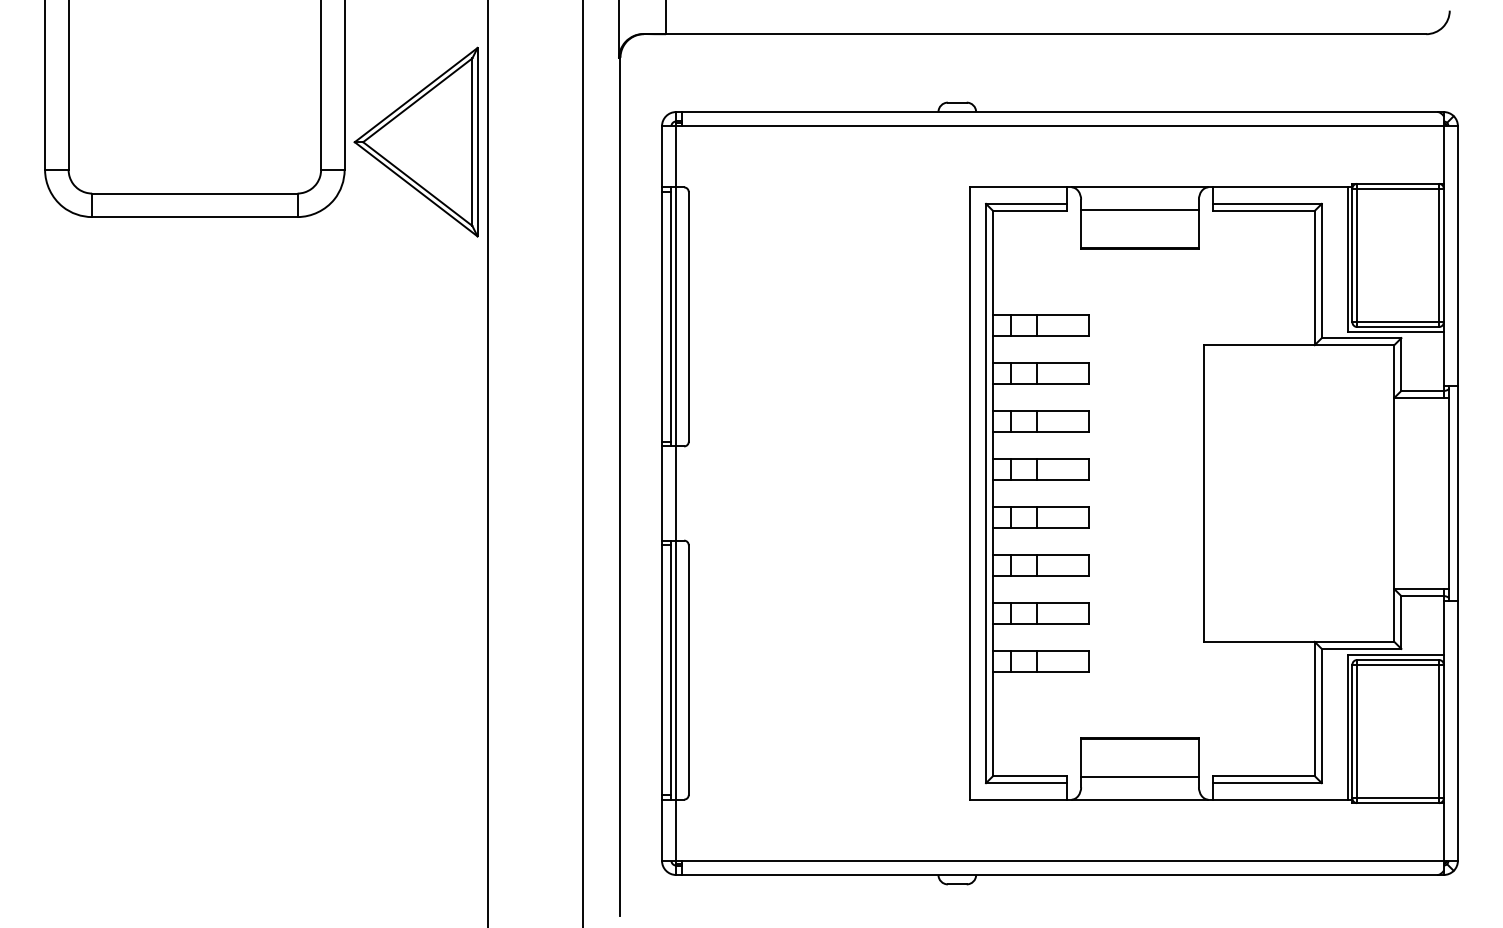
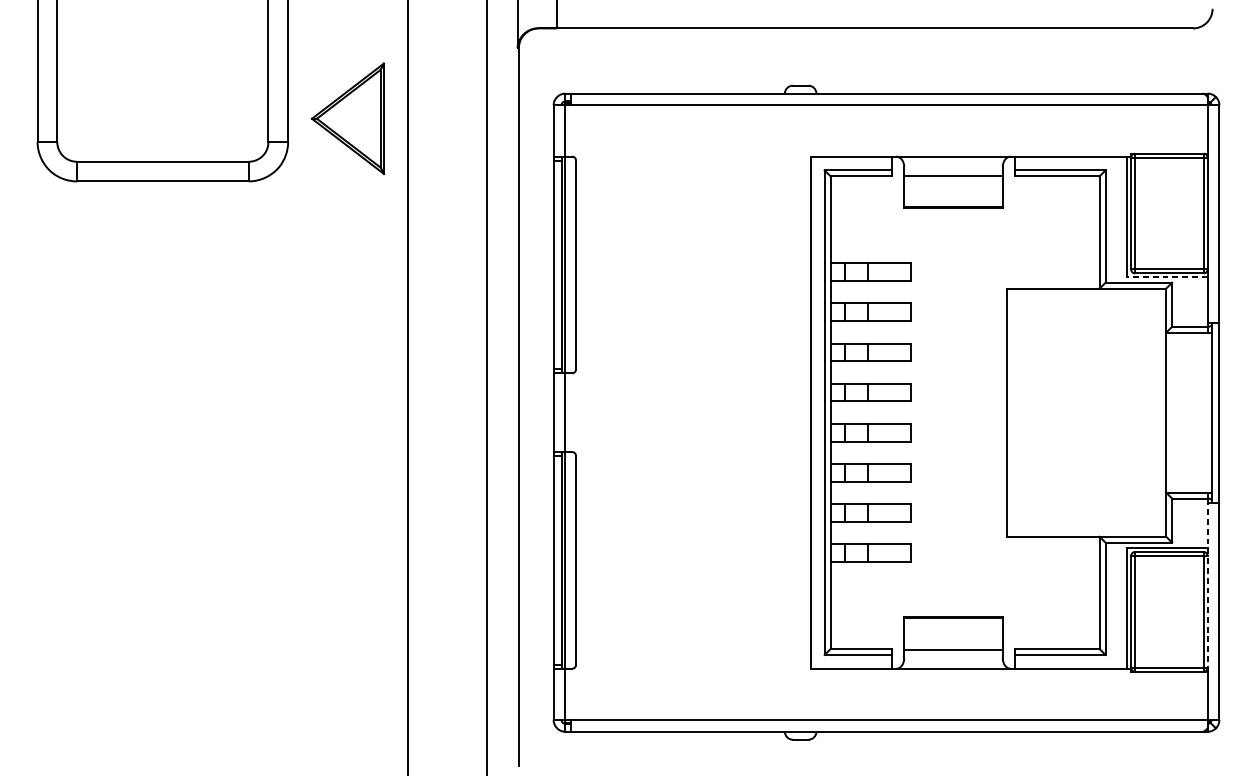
part: (415, 141) -> (347, 118), size x0.7
line: (1395, 331) -> (1167, 277), solid -> dashed
line: (1443, 701) -> (1207, 586), solid -> dashed

